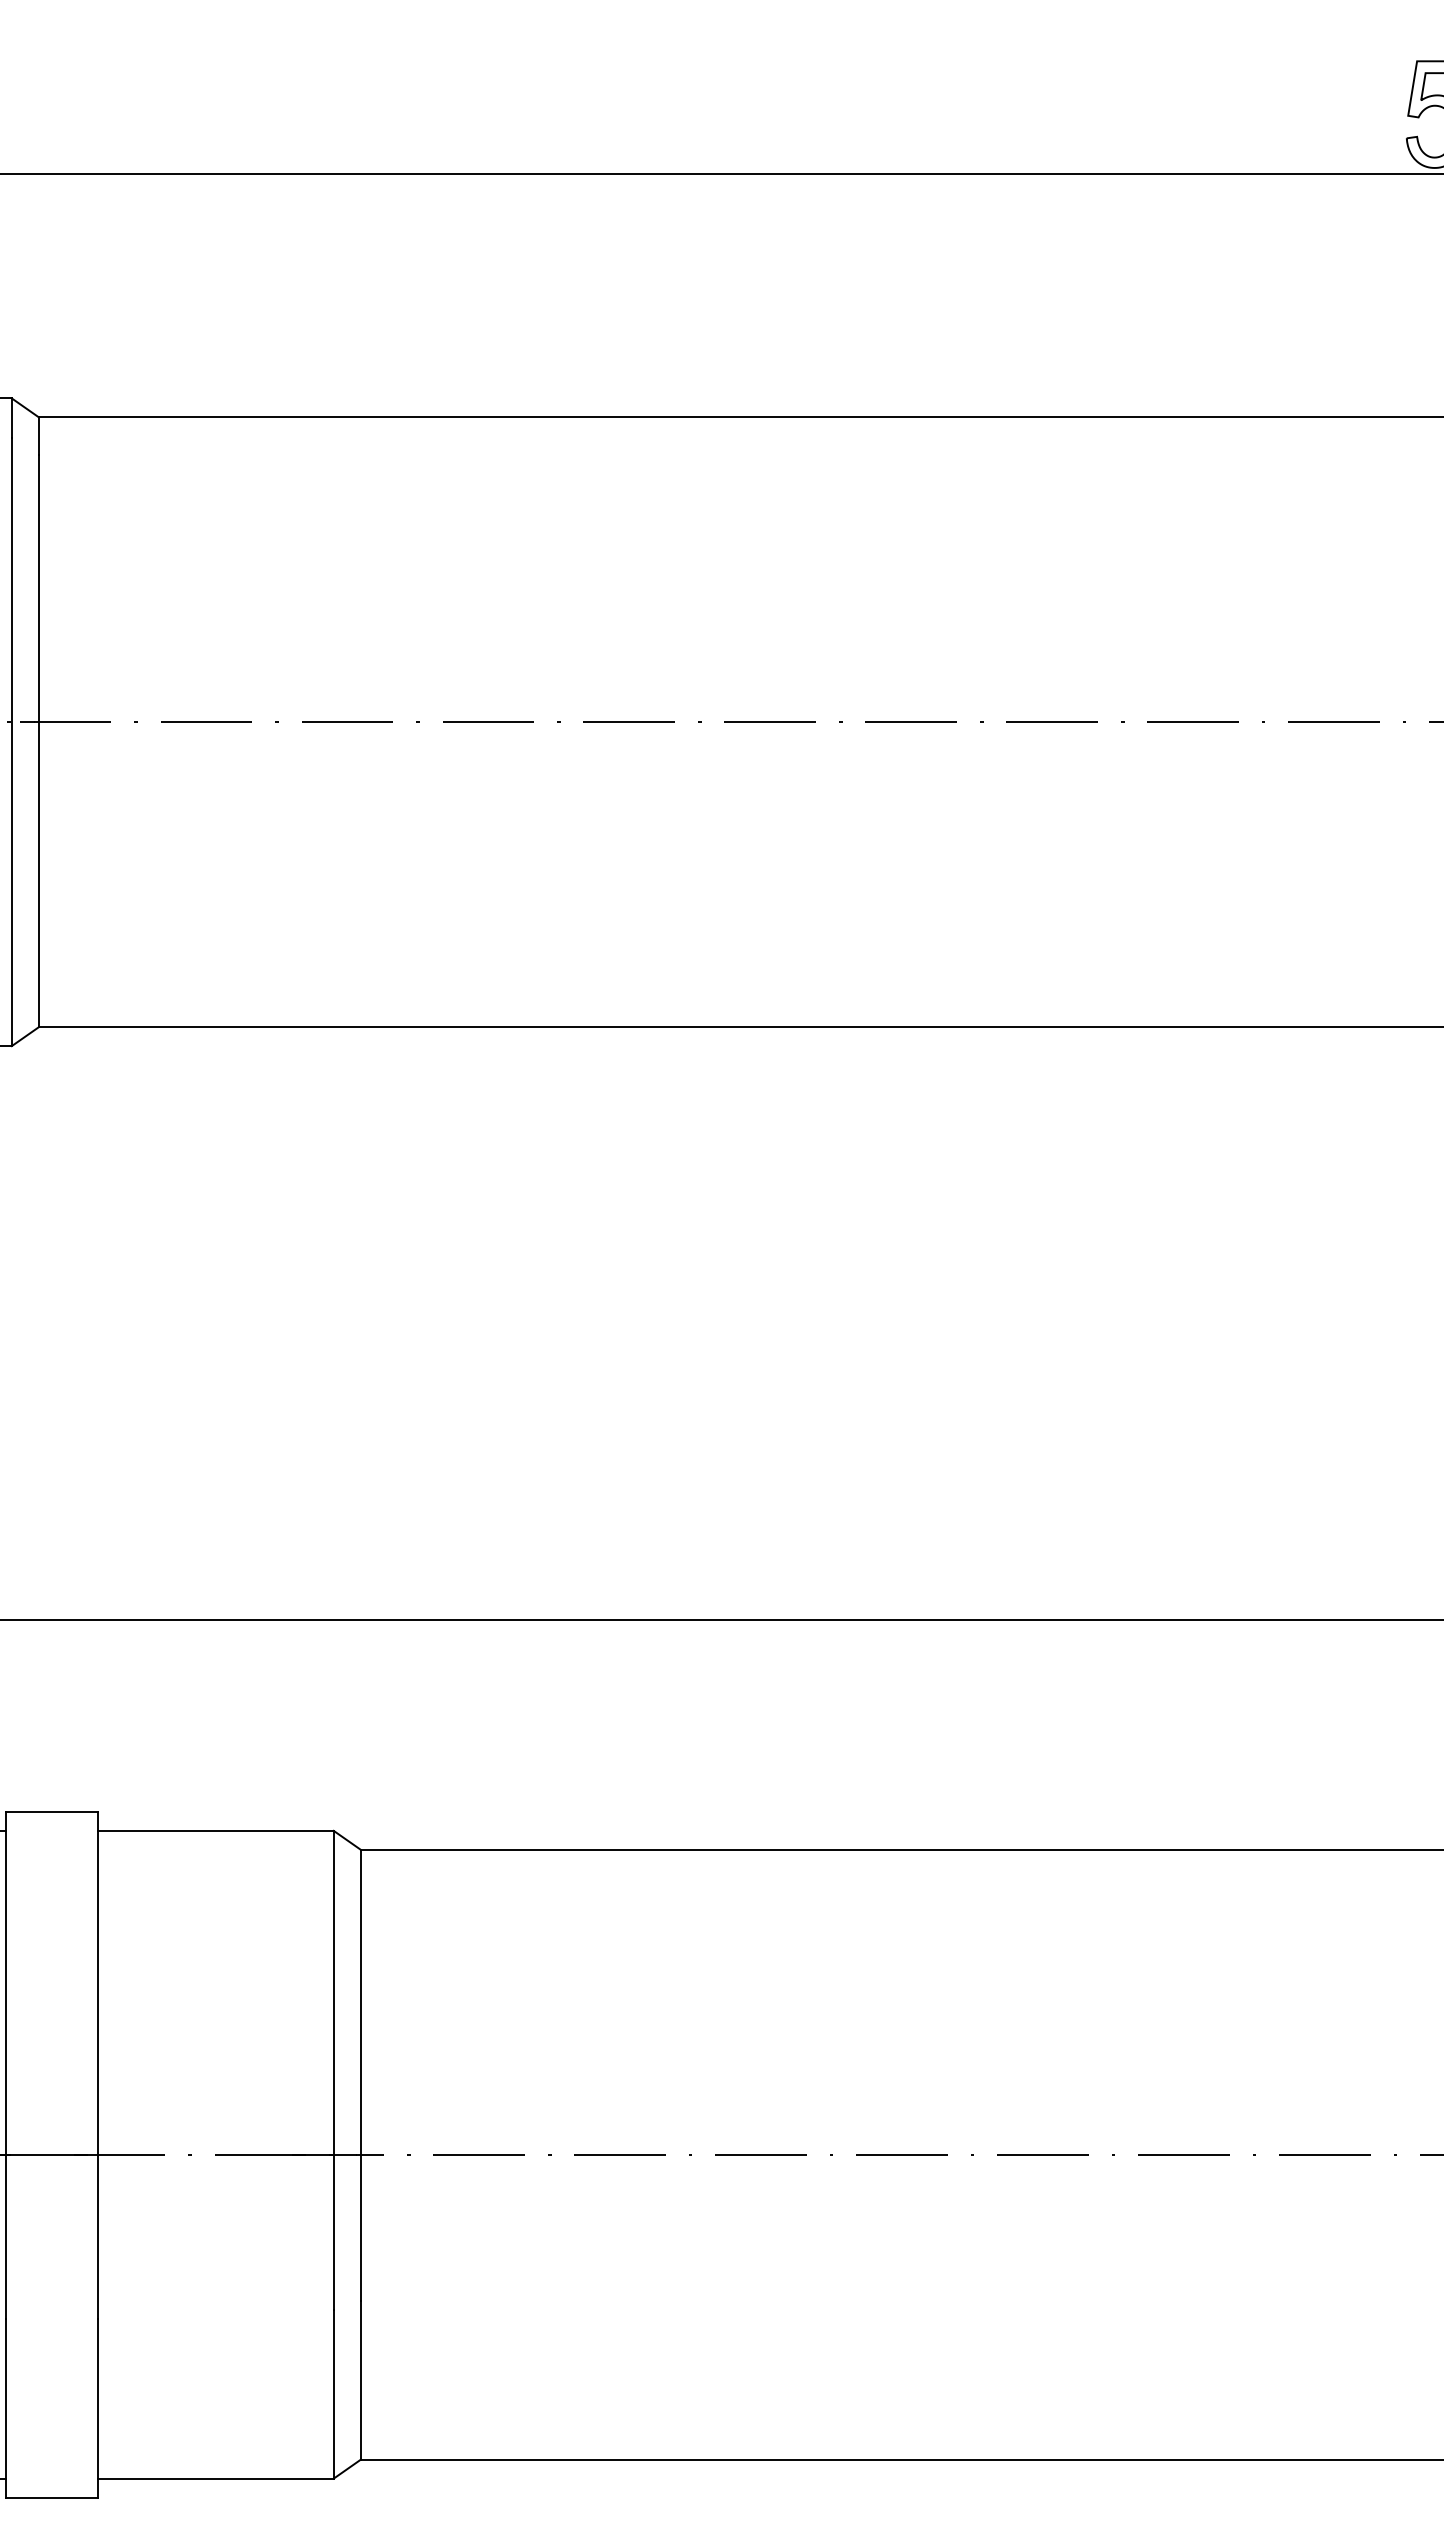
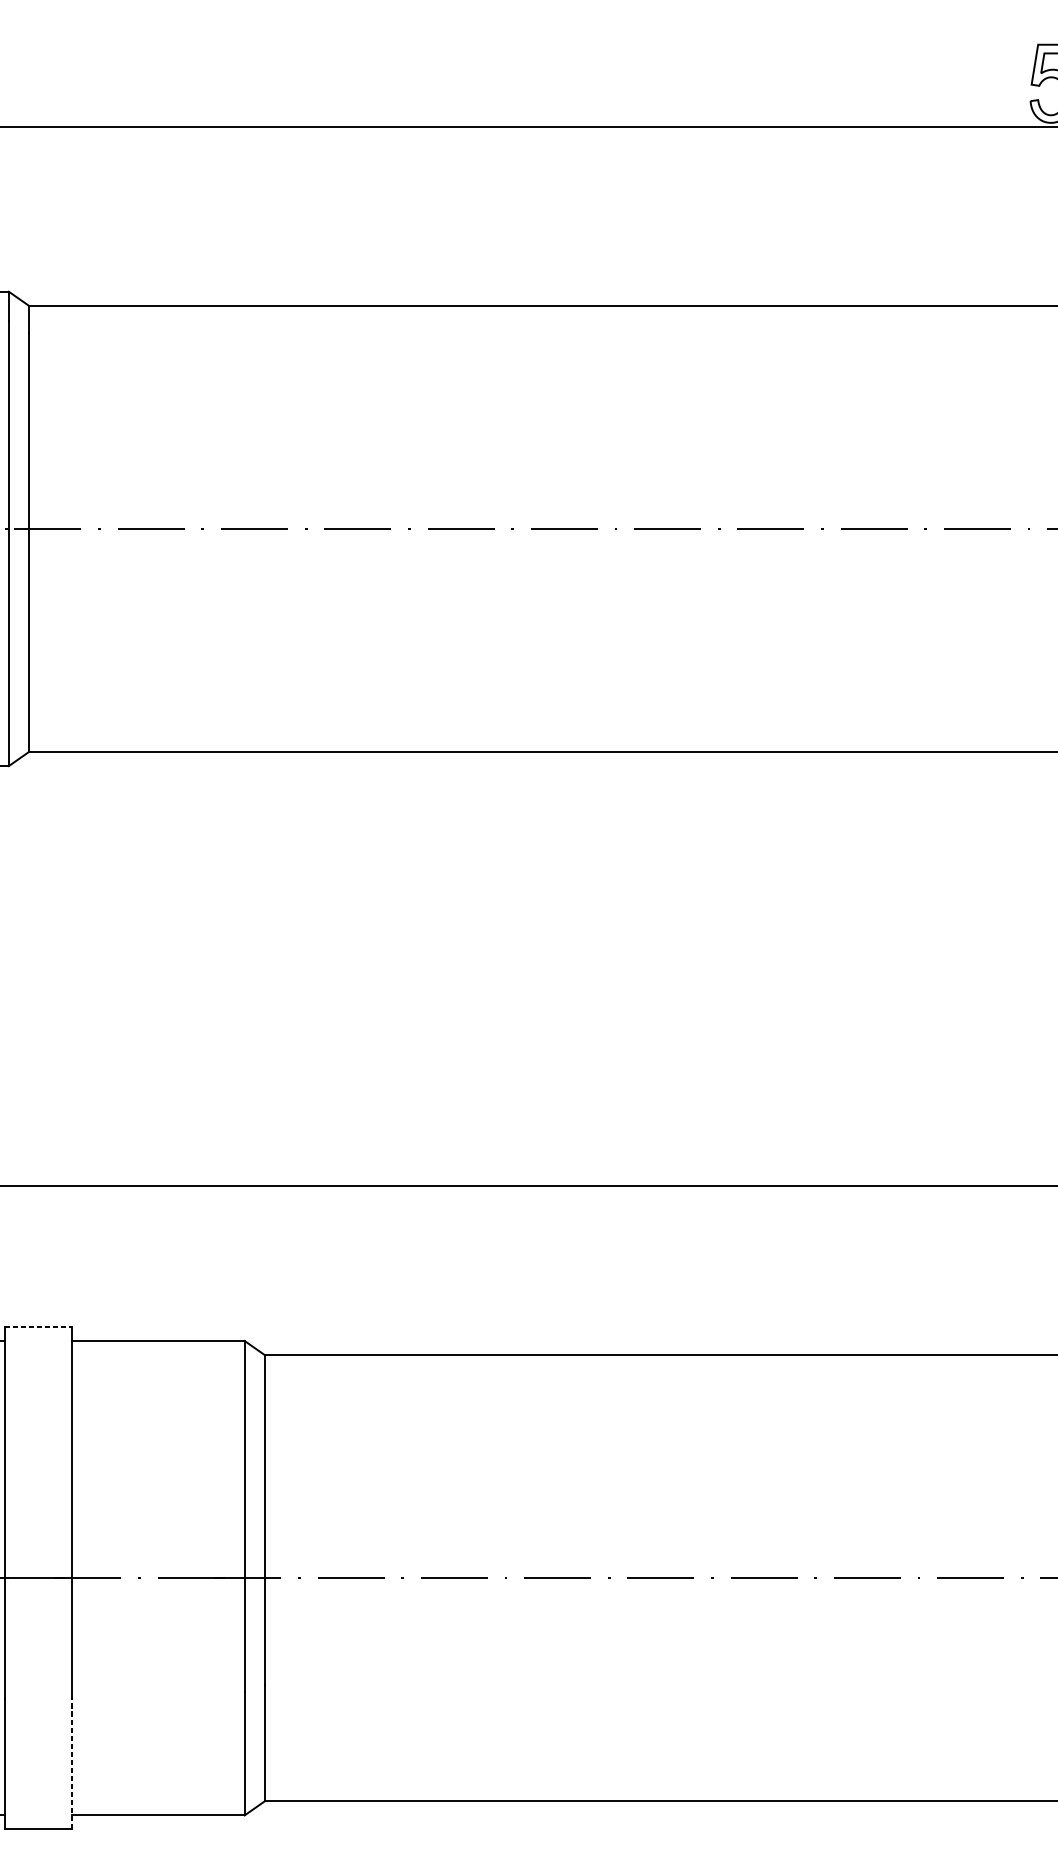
line: (51, 1811) -> (37, 1326), solid -> dashed
line: (97, 2407) -> (71, 1763), solid -> dashed

